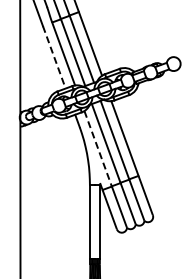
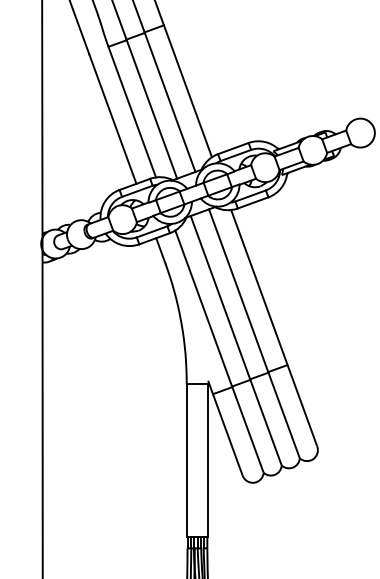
line: (54, 57) -> (113, 119), dashed -> solid
line: (98, 149) -> (204, 310), dashed -> solid

